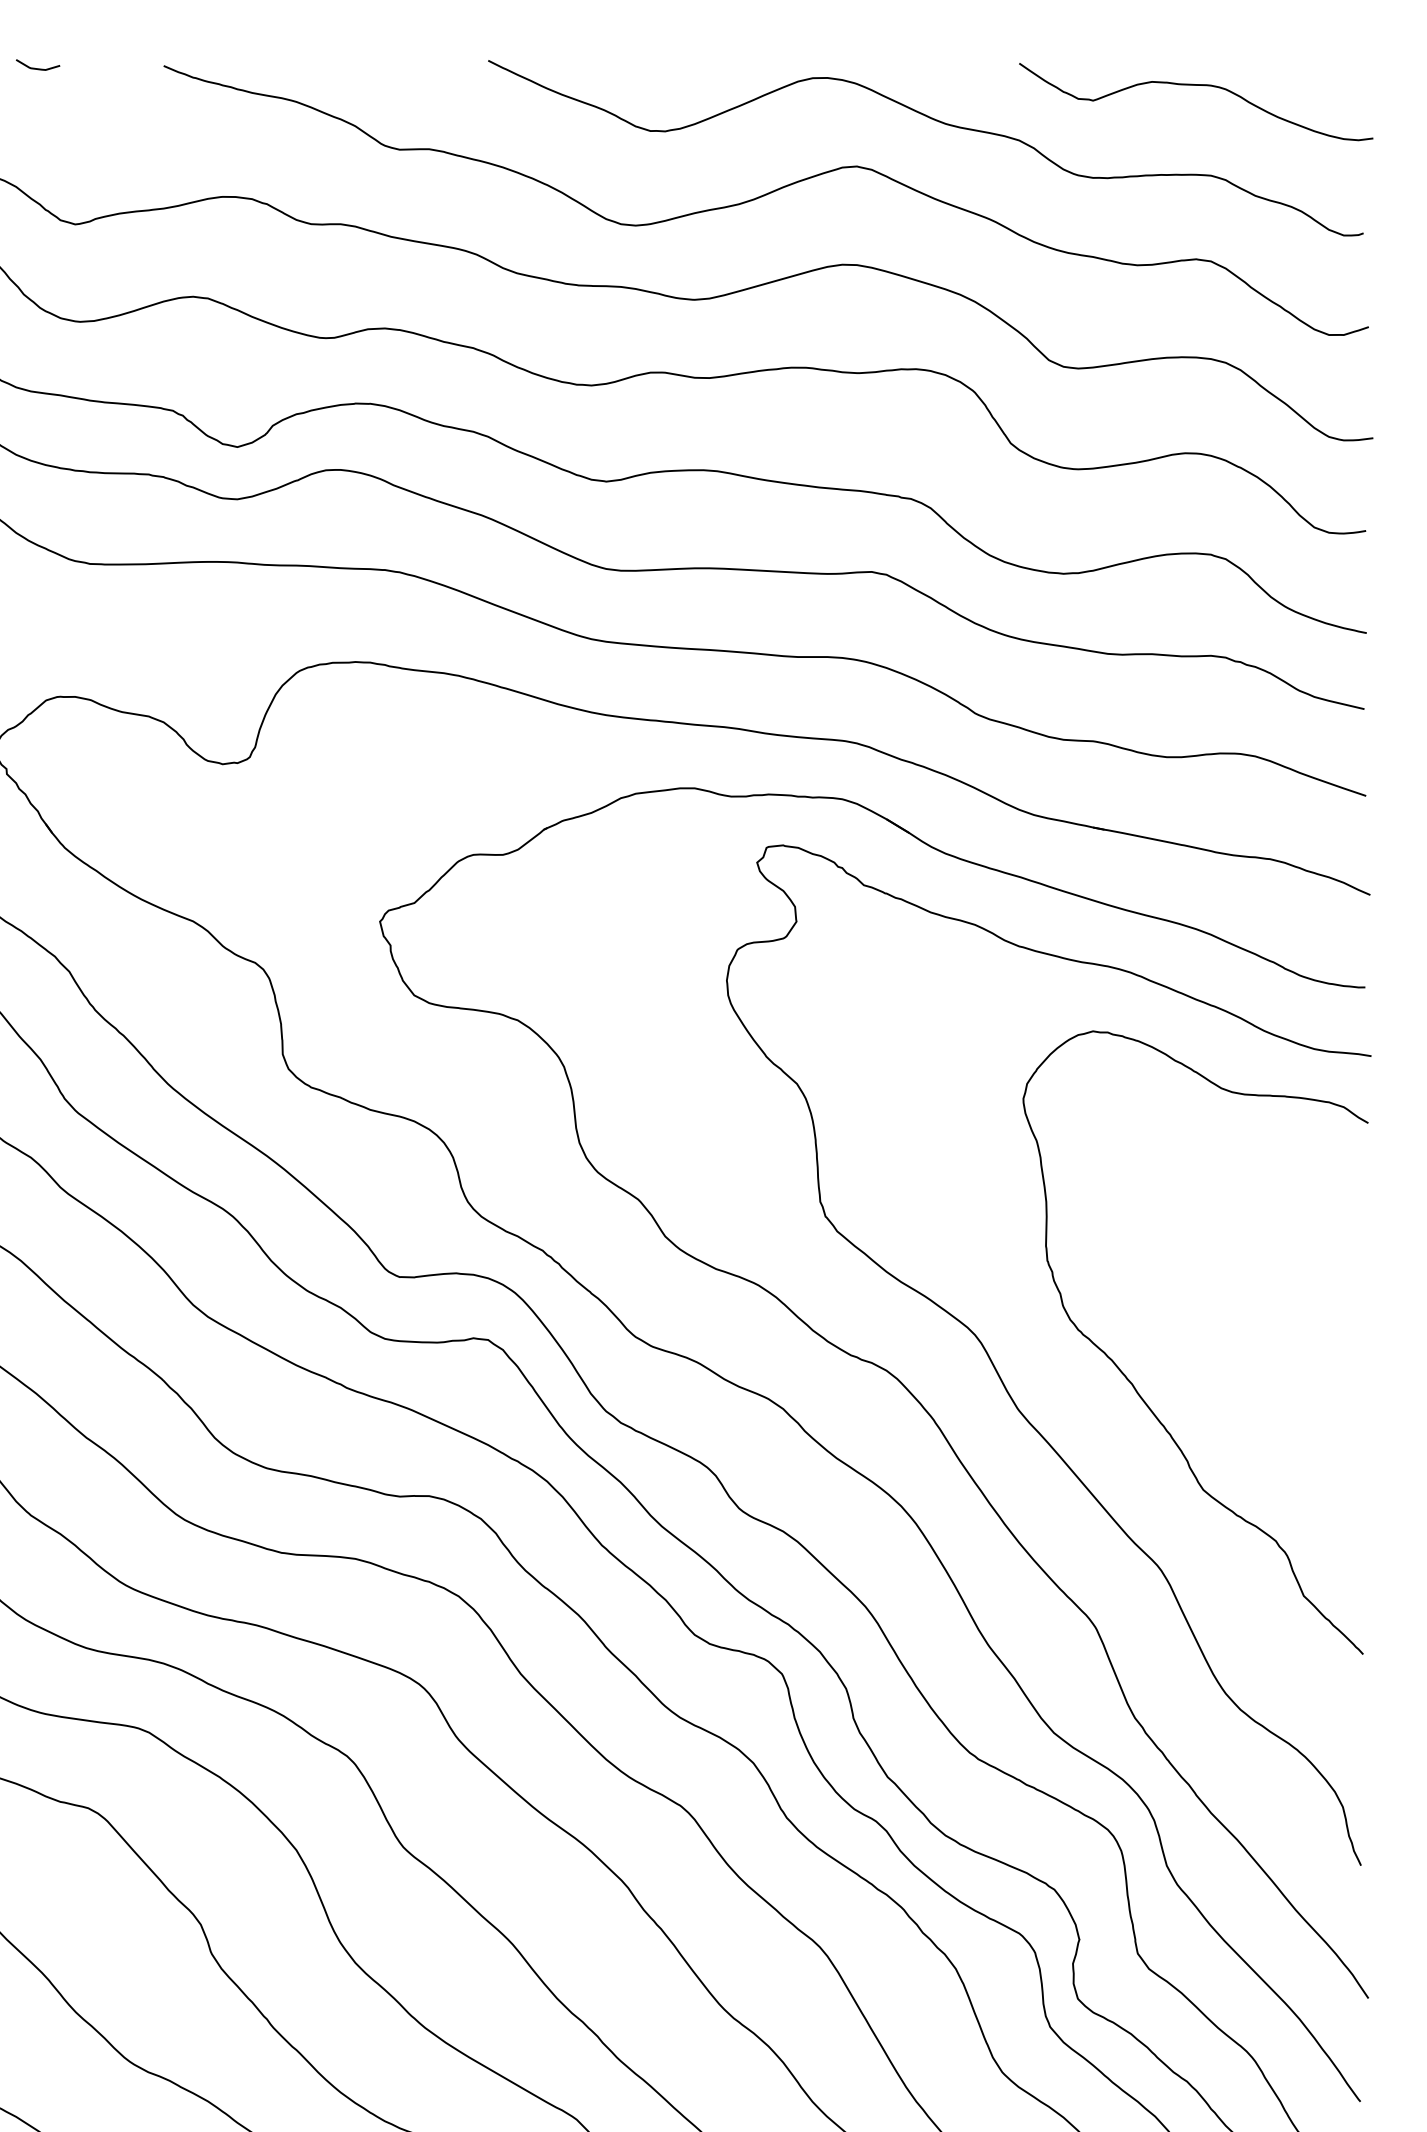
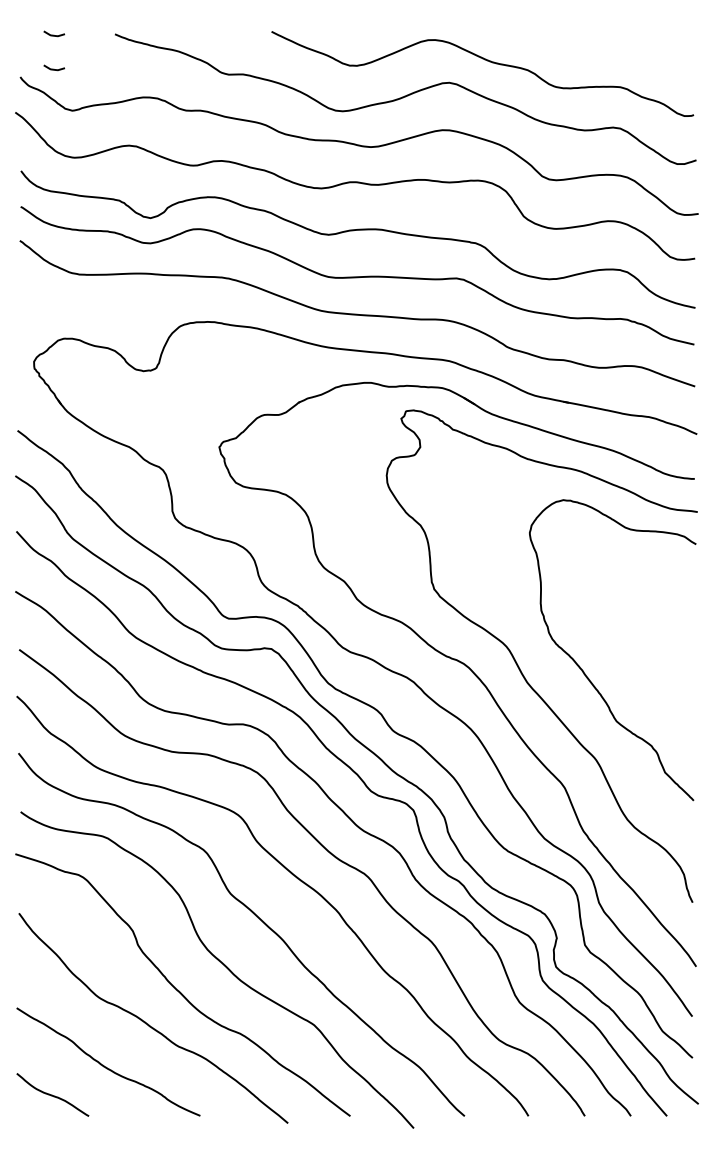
curve: (1194, 87) -> (612, 44), removed
curve: (36, 136) -> (53, 68), added

